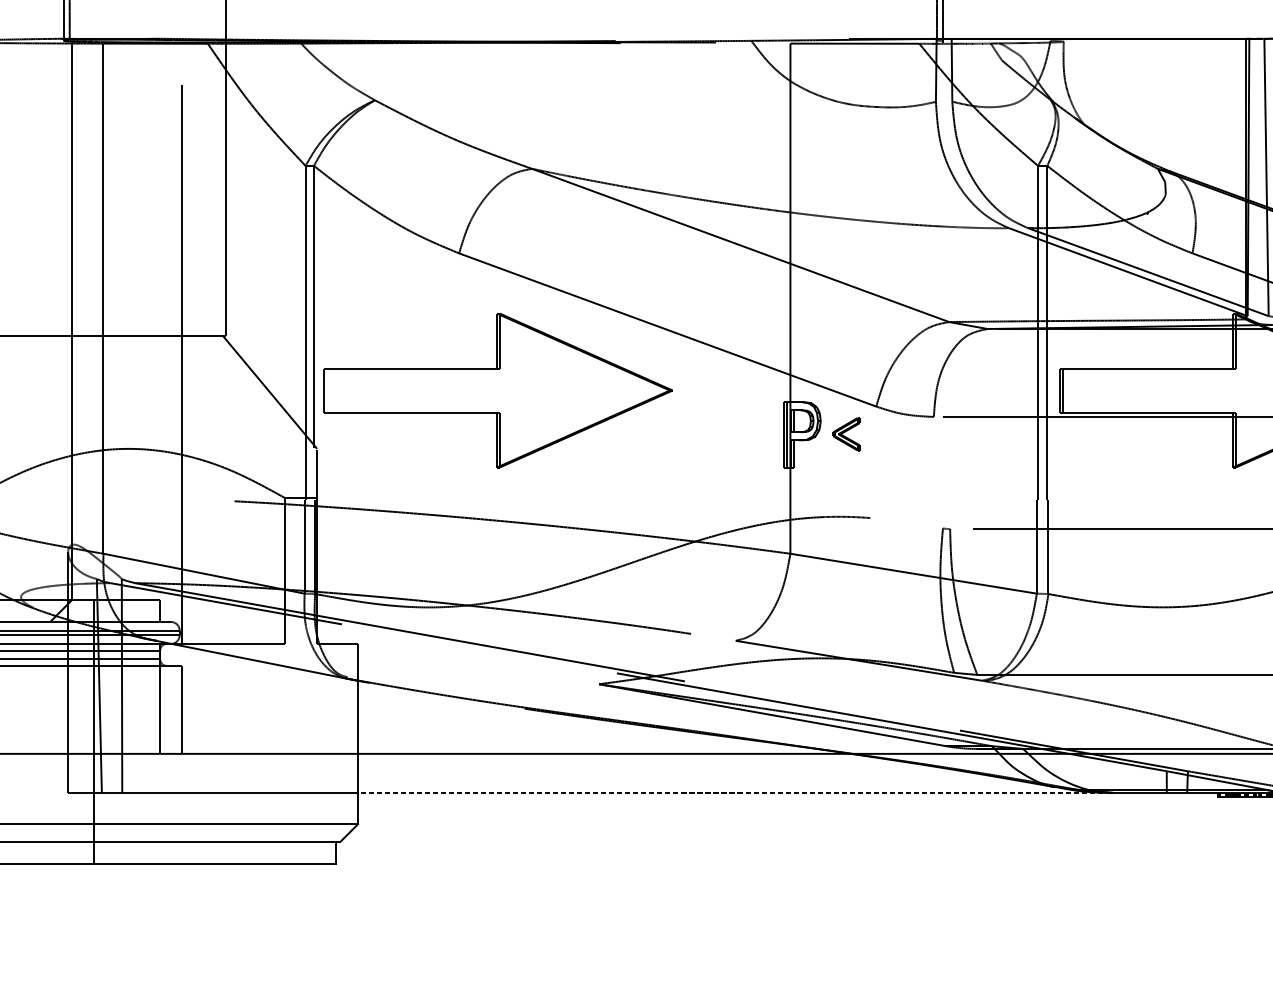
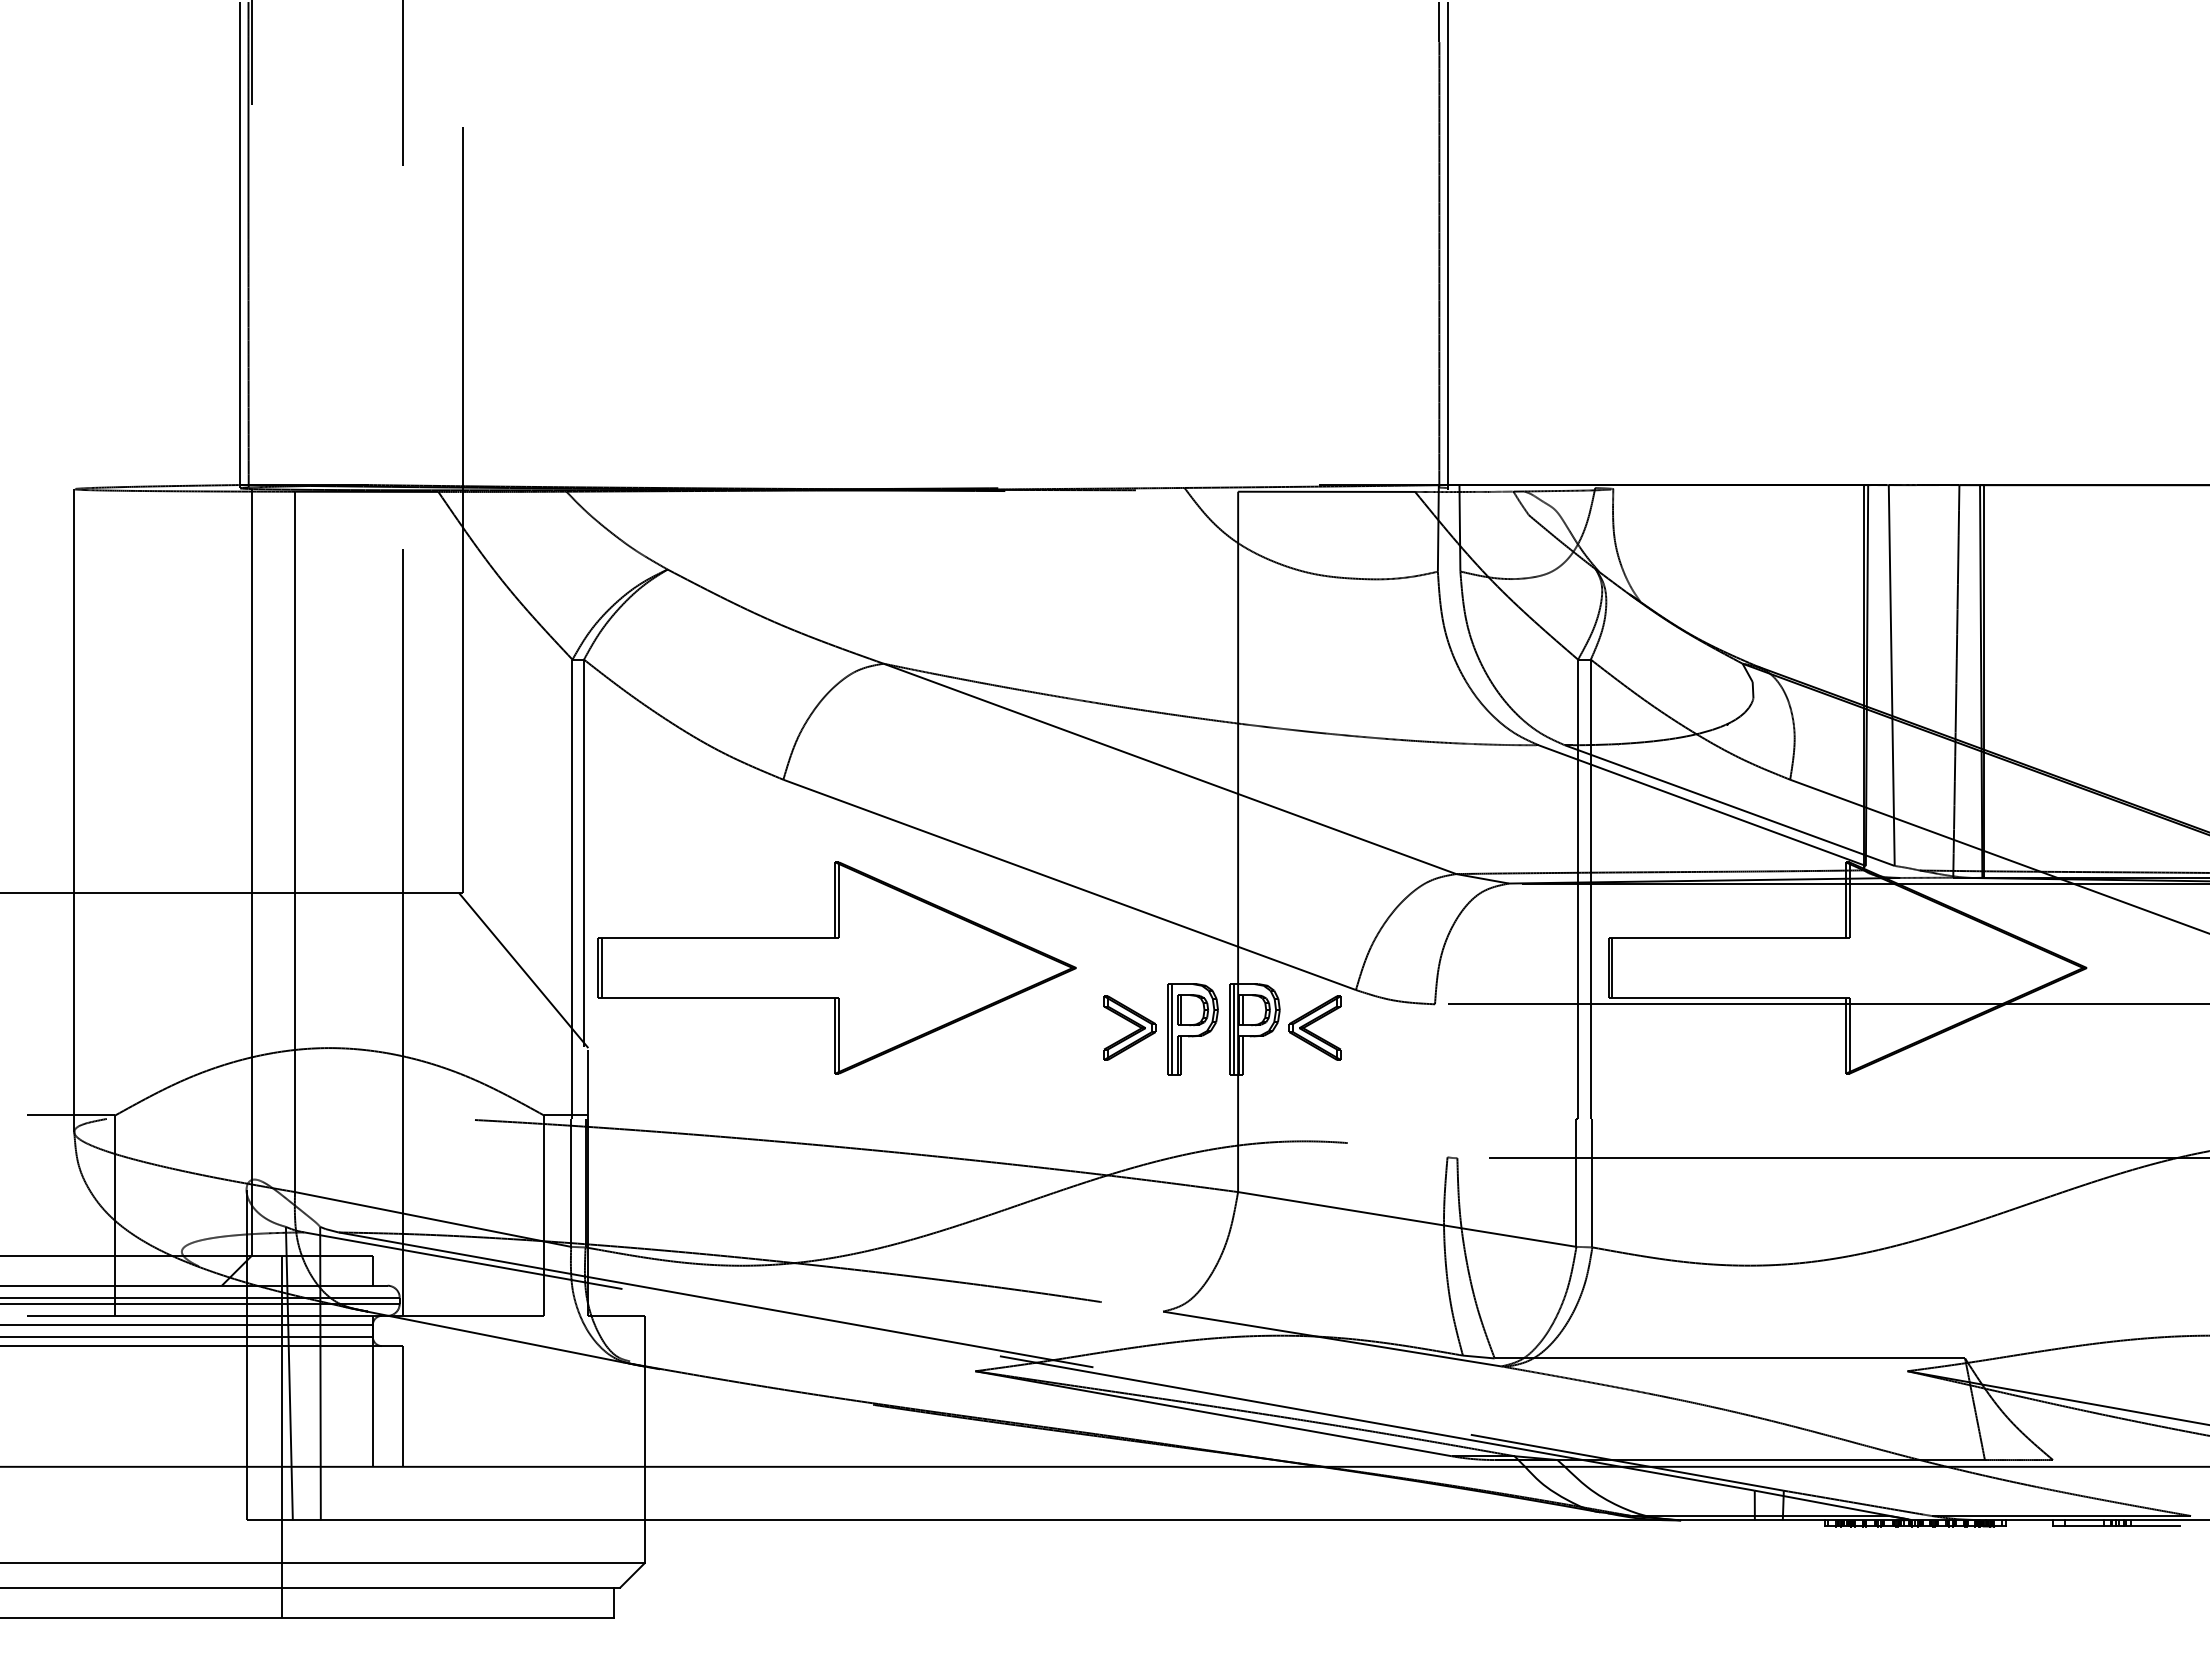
line: (326, 390) -> (601, 967), added
part: (711, 433) -> (1129, 1027), added
part: (846, 433) -> (1314, 1027), size x1.43
part: (757, 435) -> (1192, 1029), added
line: (734, 792) -> (1161, 1520), dashed -> solid

